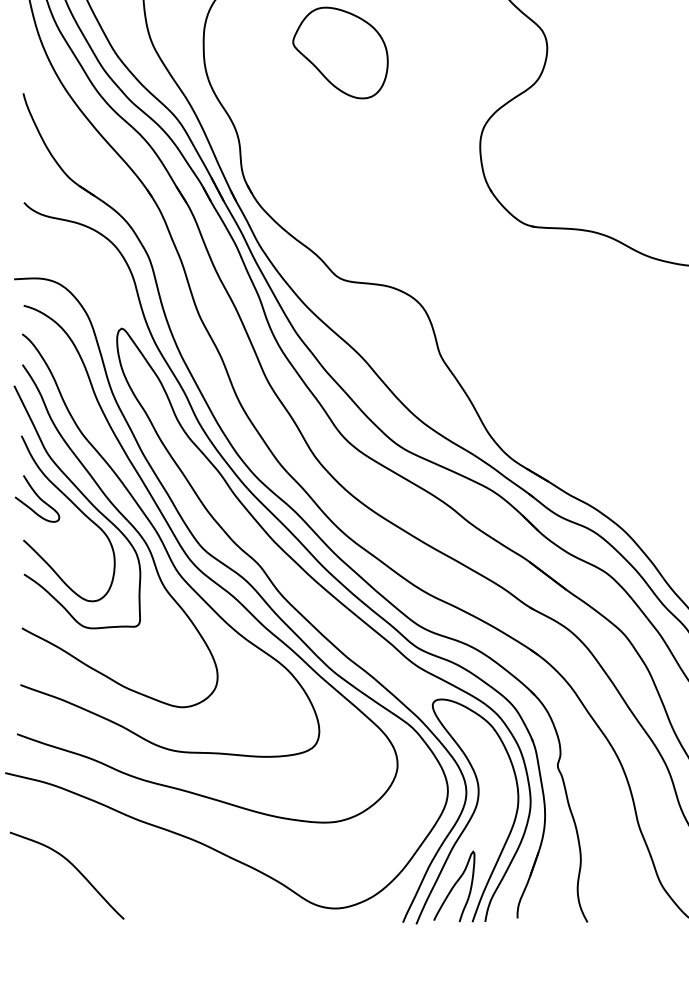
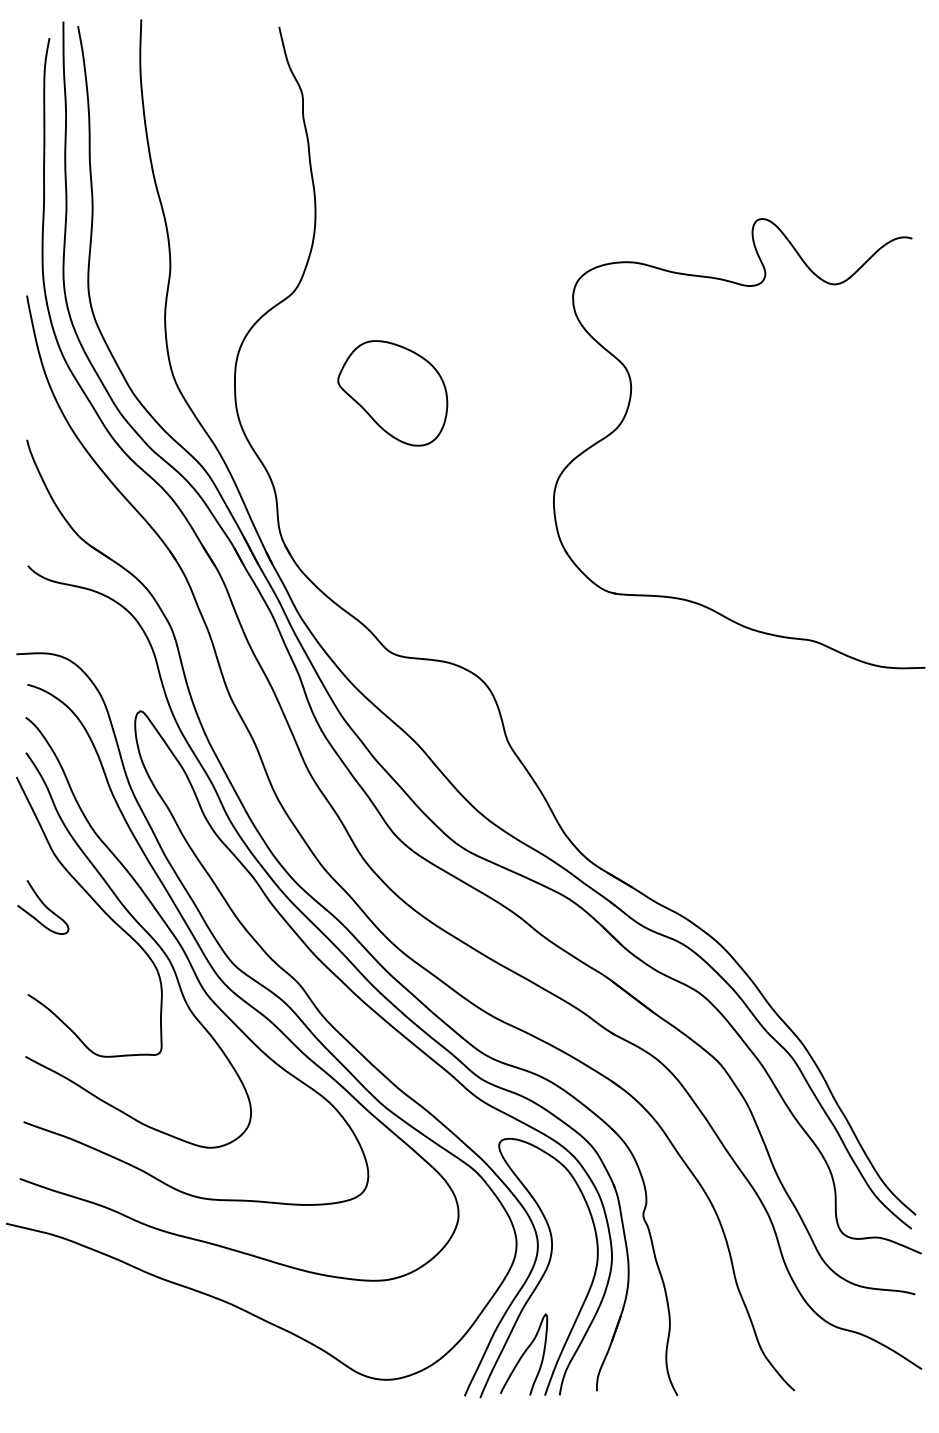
curve: (77, 508) -> (89, 918), removed
curve: (74, 867) -> (85, 1332), removed

